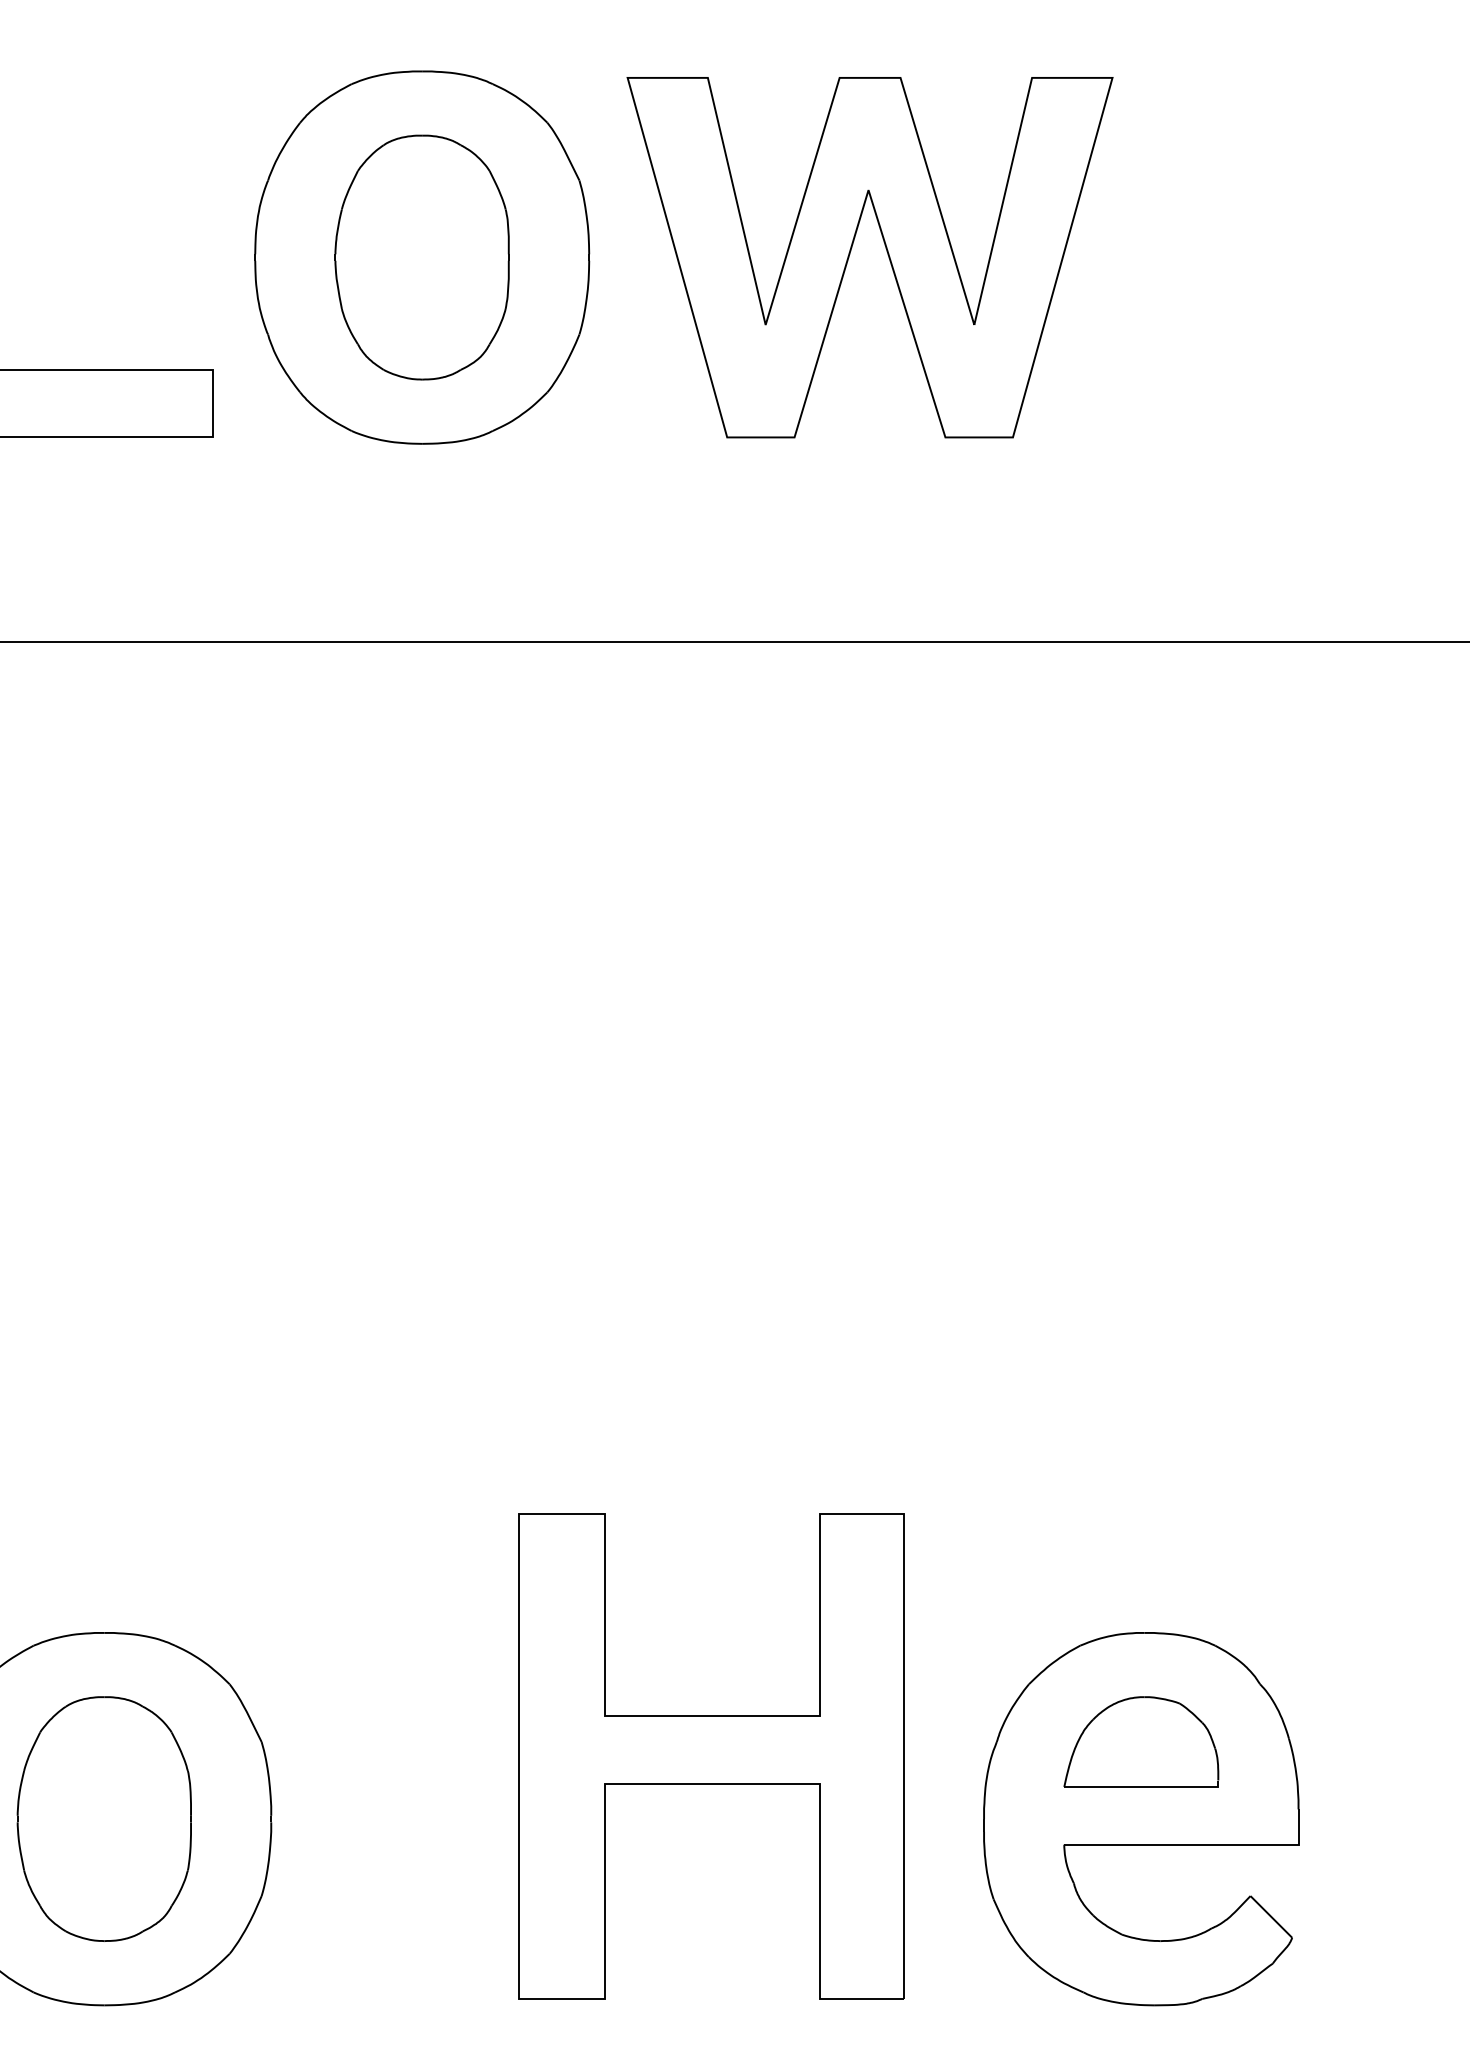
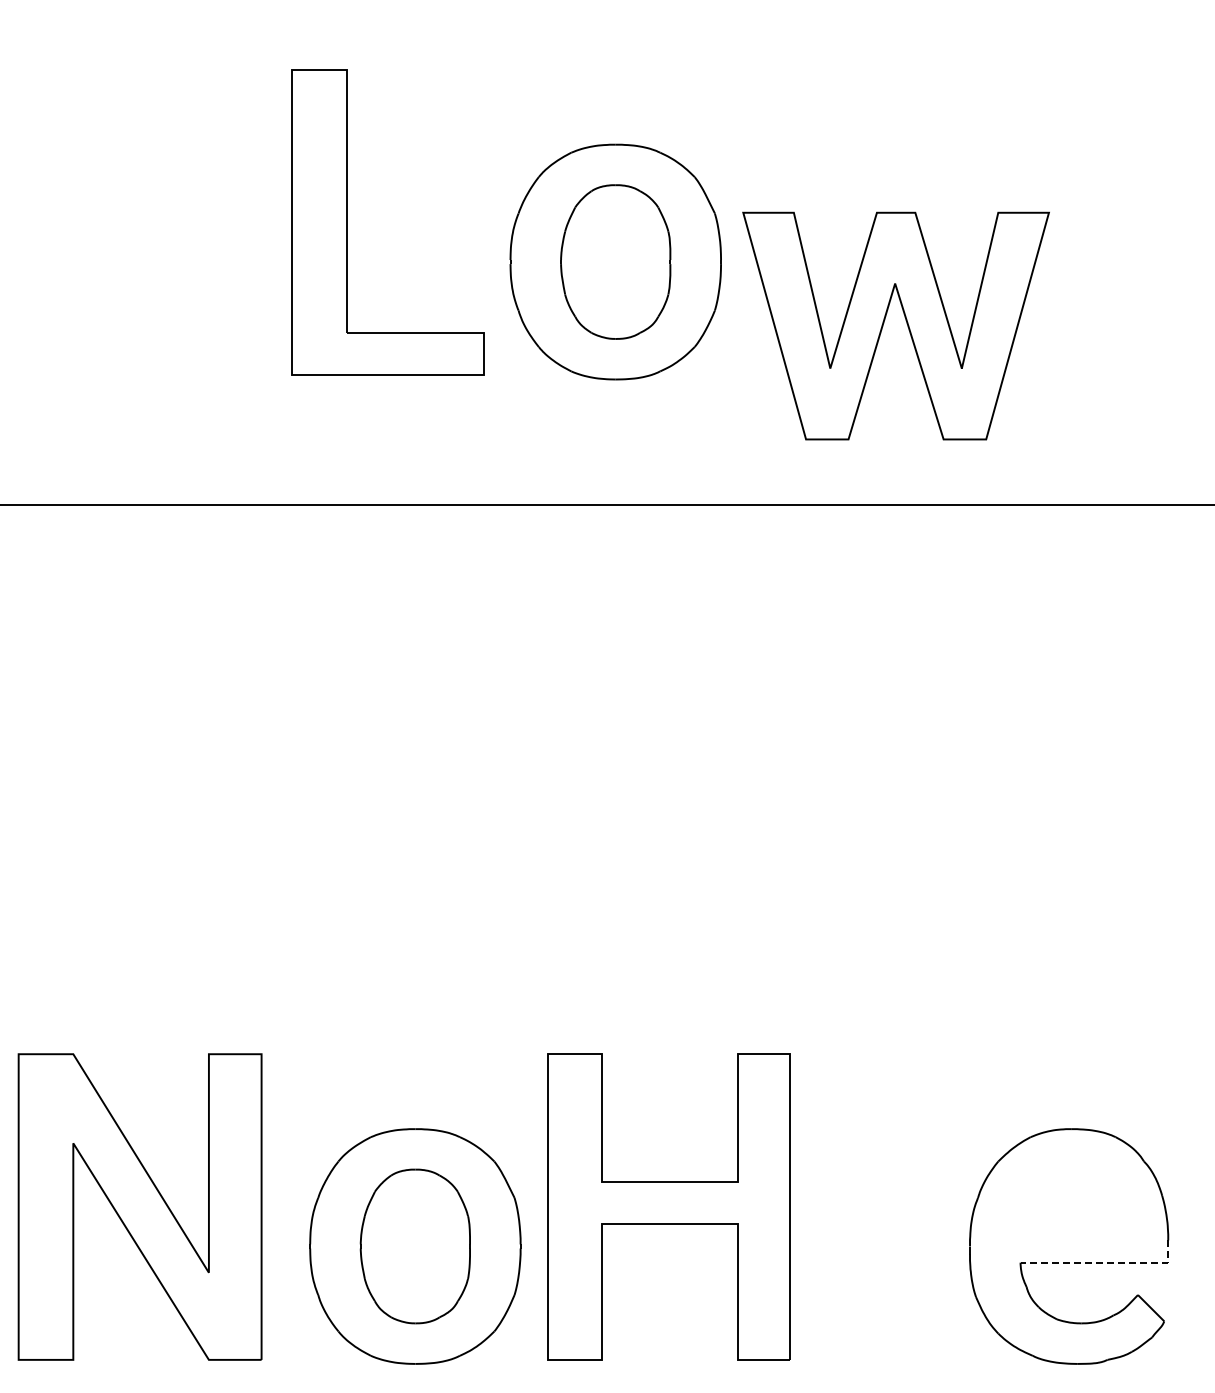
part: (884, 248) -> (905, 320), moved
part: (1140, 1741) -> (1068, 1197), removed
part: (710, 1755) -> (668, 1206), moved
line: (1200, 1844) -> (1106, 1262), solid -> dashed

